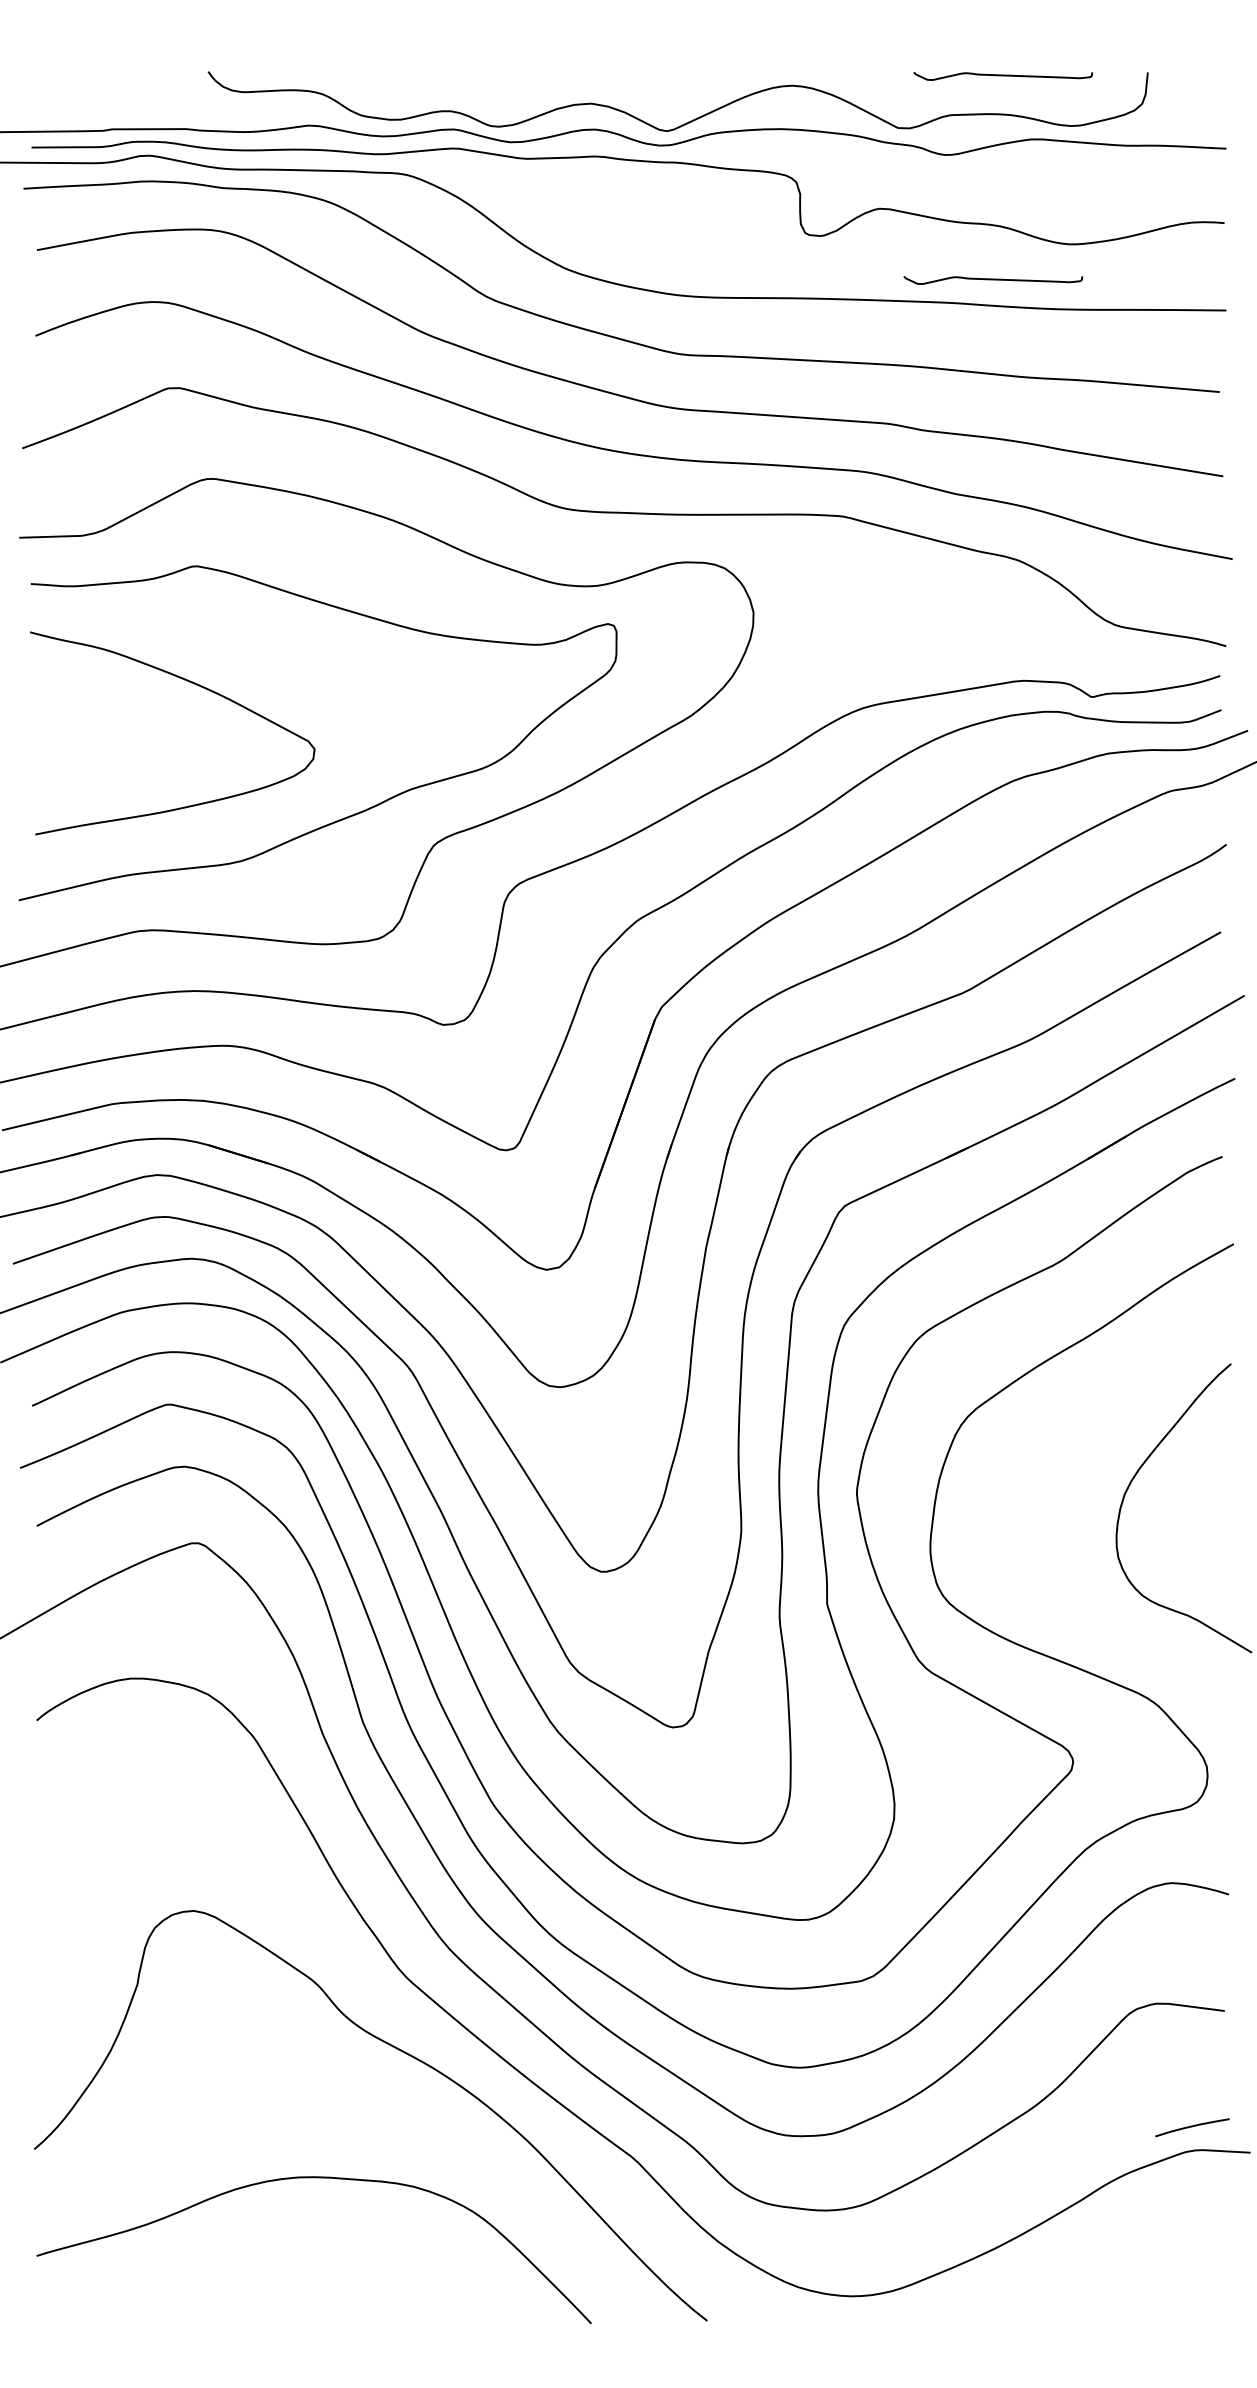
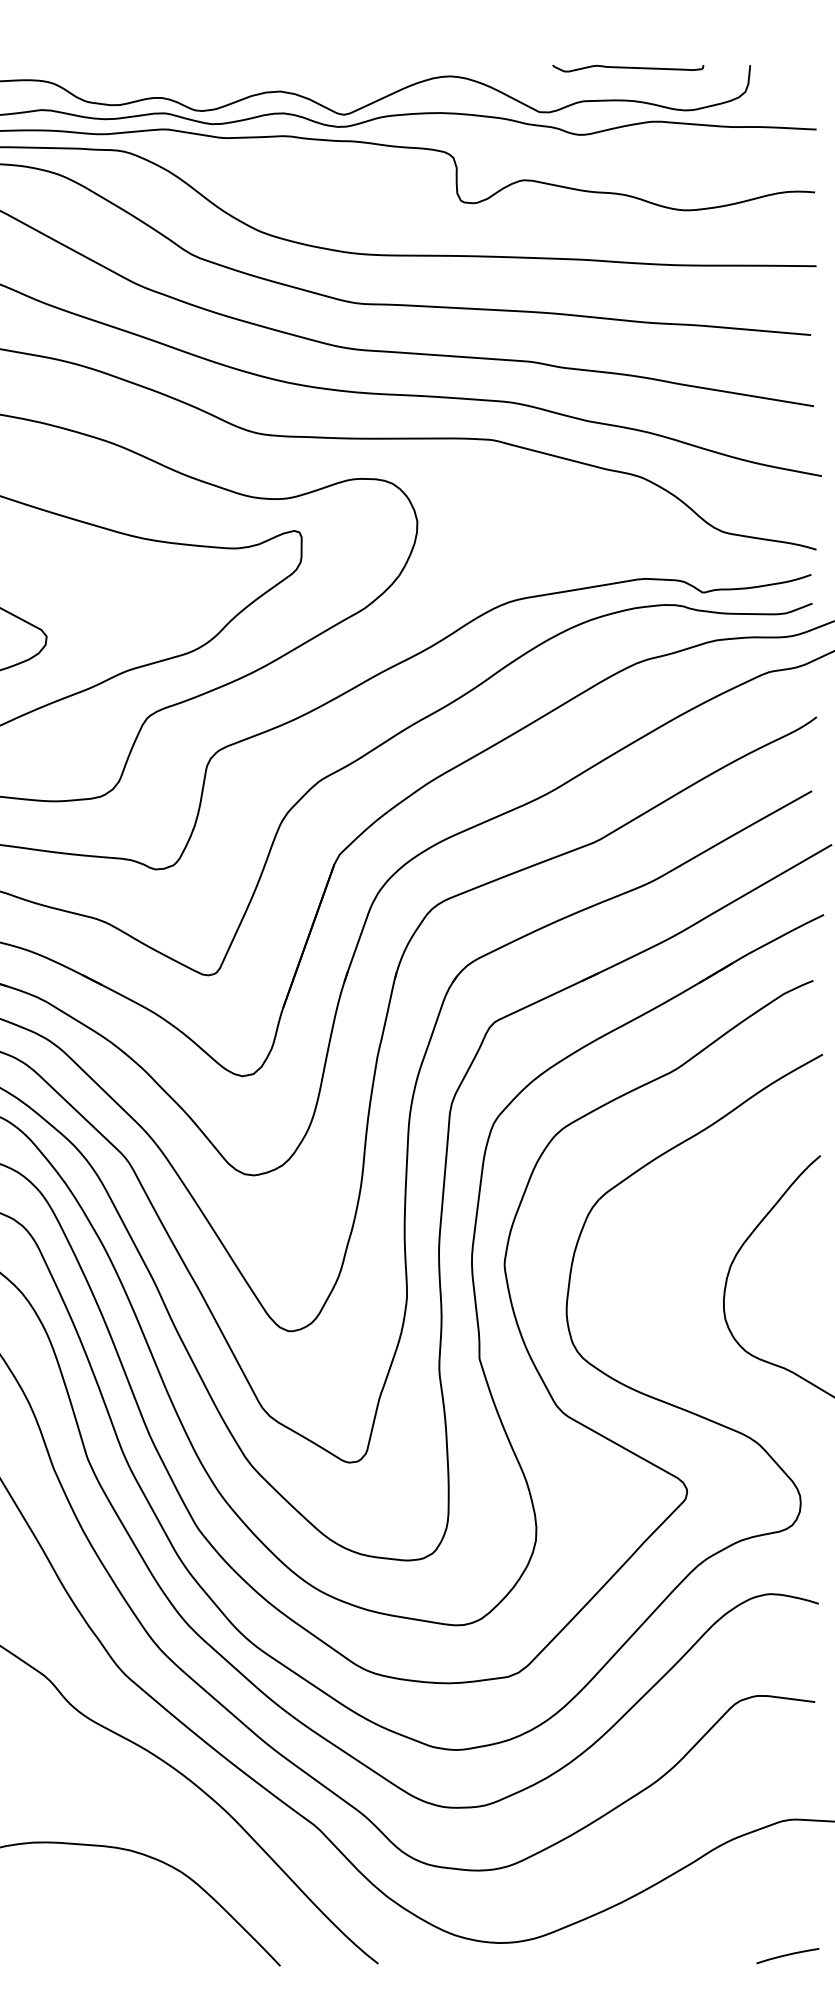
curve: (993, 280) -> (619, 240), removed
curve: (1192, 2127) -> (787, 1955), moved

